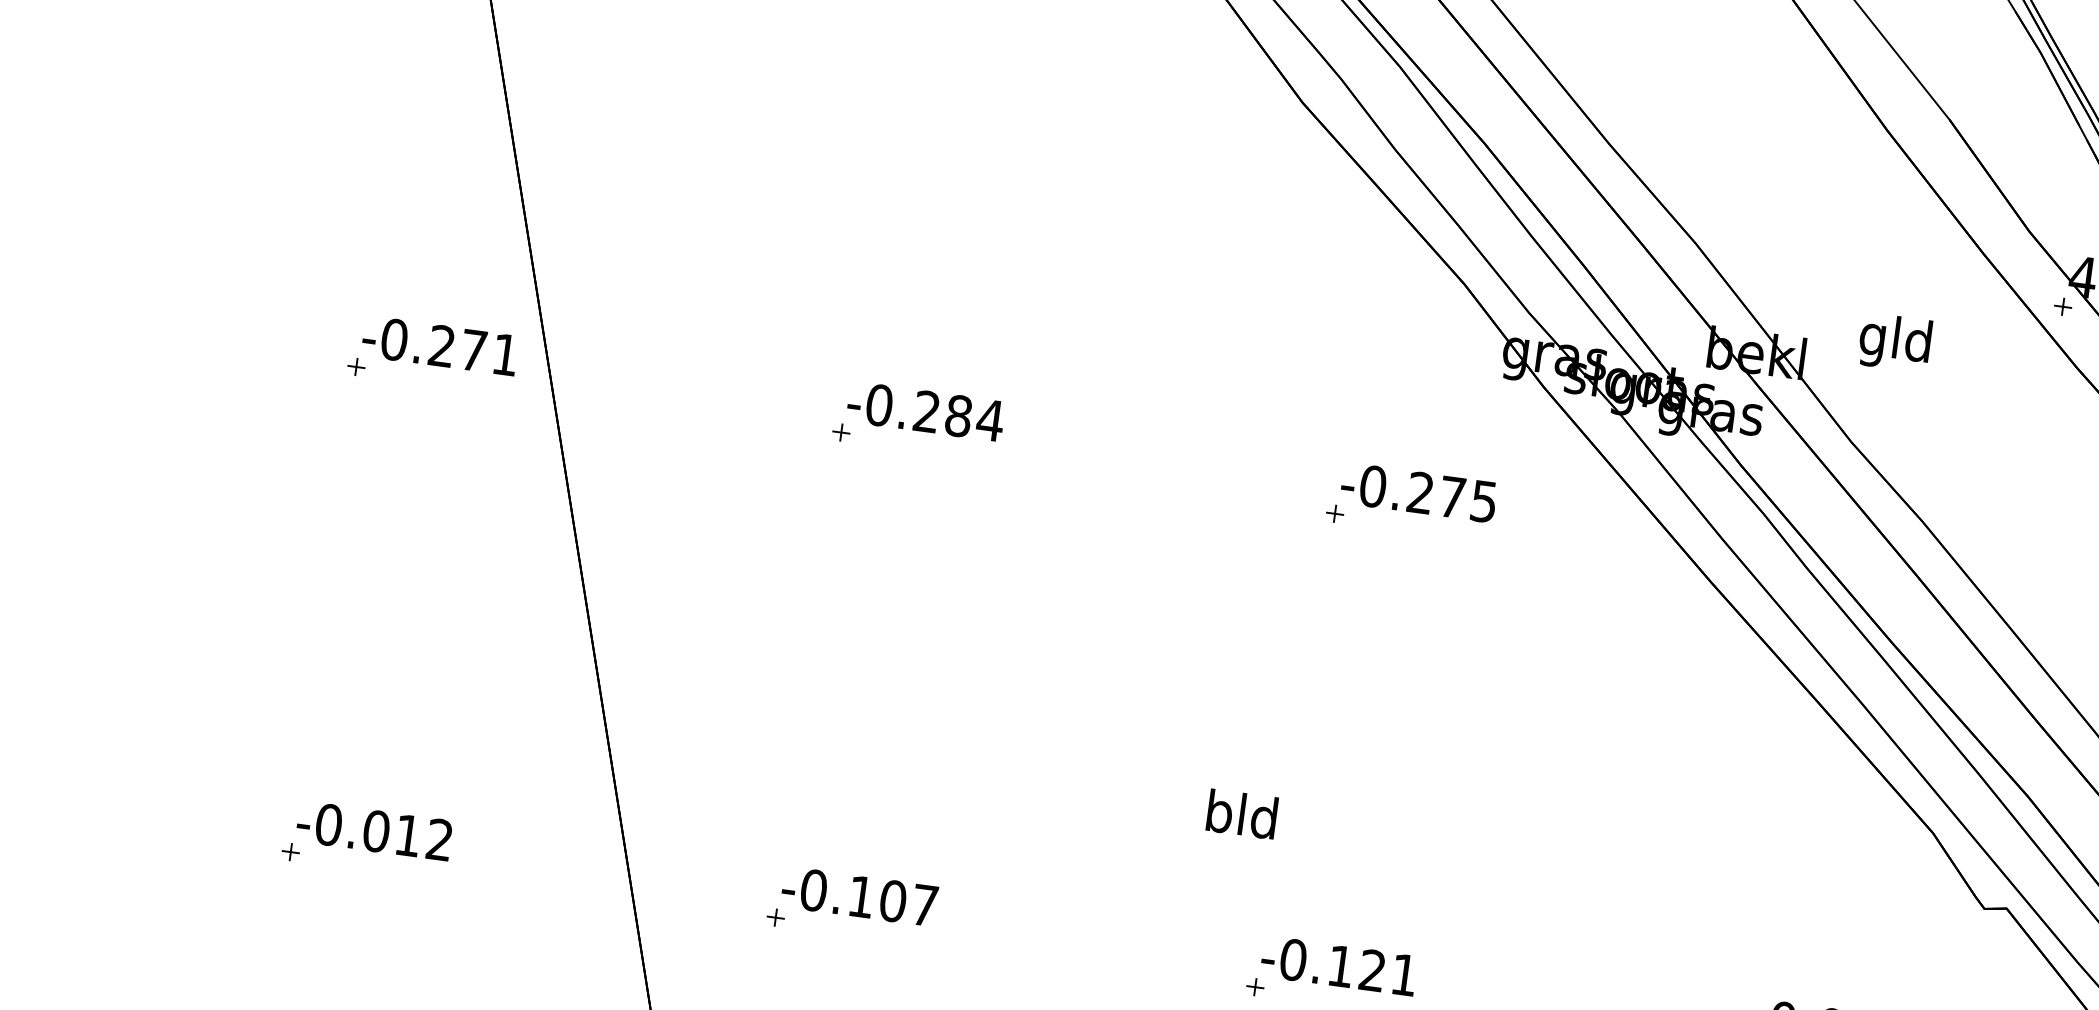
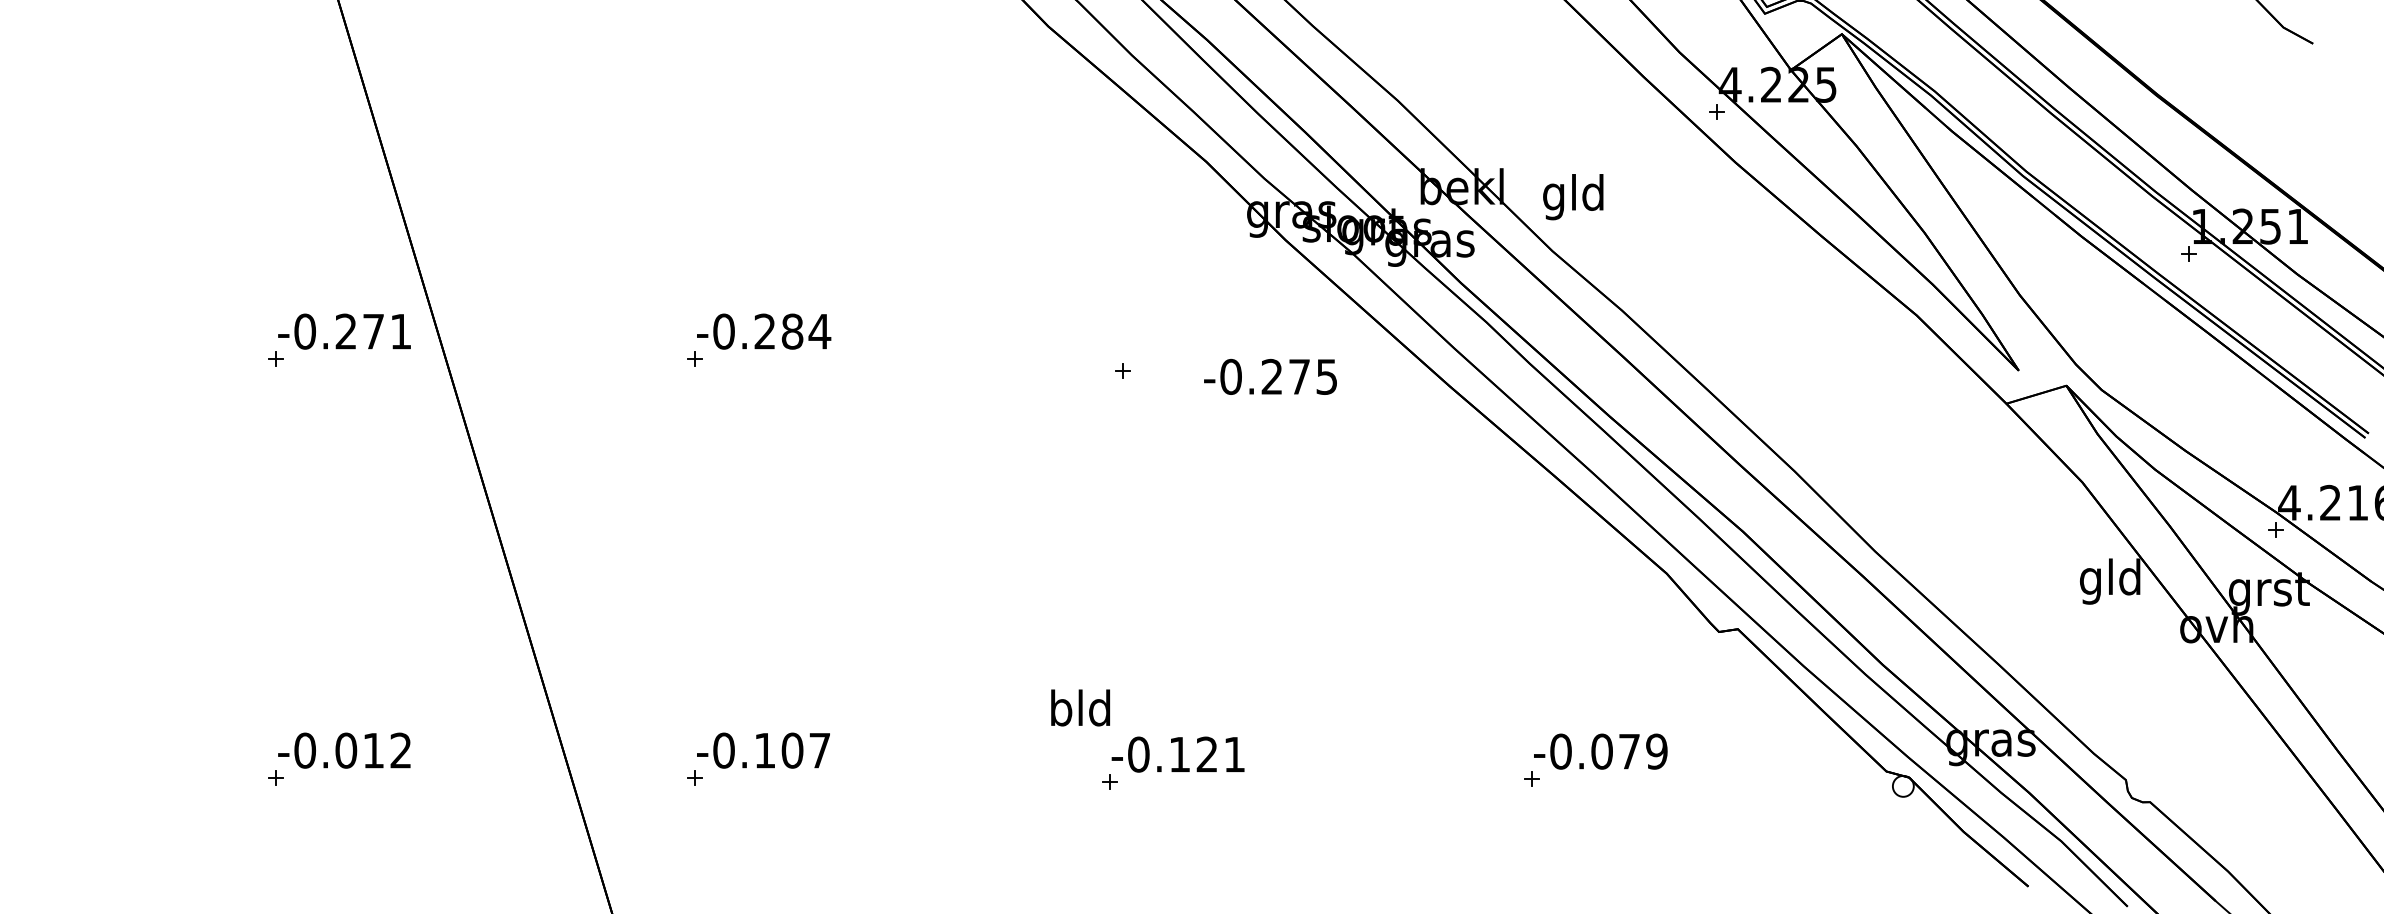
text: (1895, 343) -> (1573, 197), moved
text: (1418, 492) -> (1270, 376), moved
text: (1242, 813) -> (1080, 707), moved

